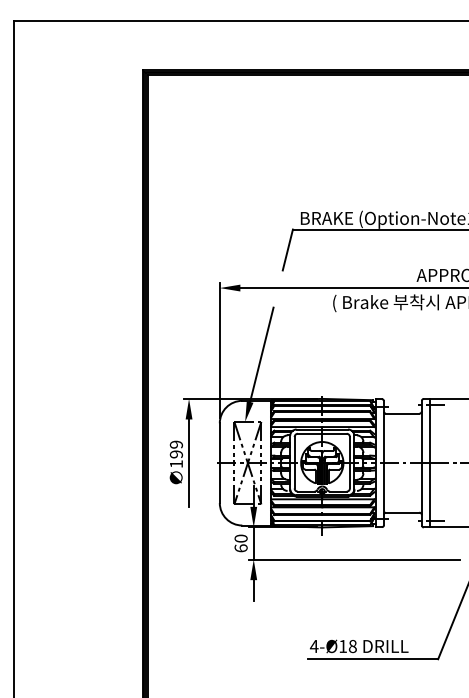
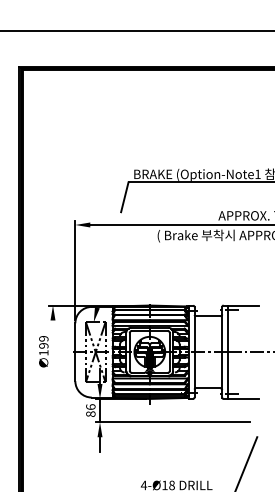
line: (261, 354) -> (105, 273), removed
line: (189, 462) -> (53, 351), removed
text: (240, 543) -> (90, 410), 60 -> 86

